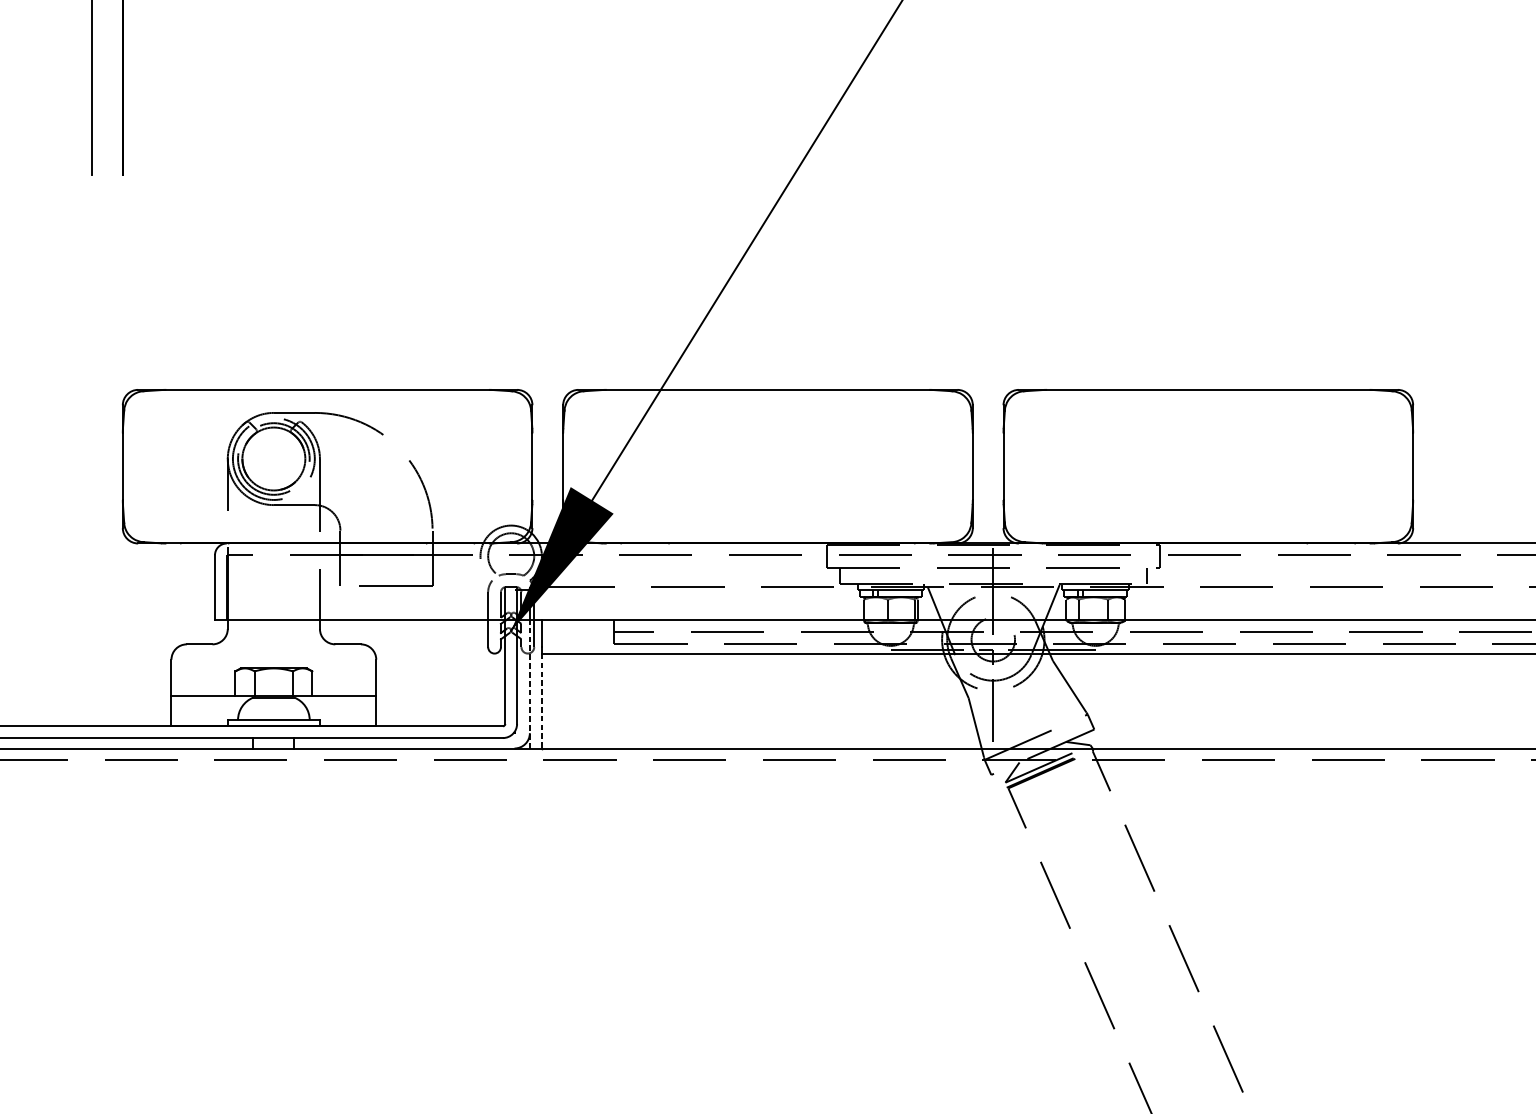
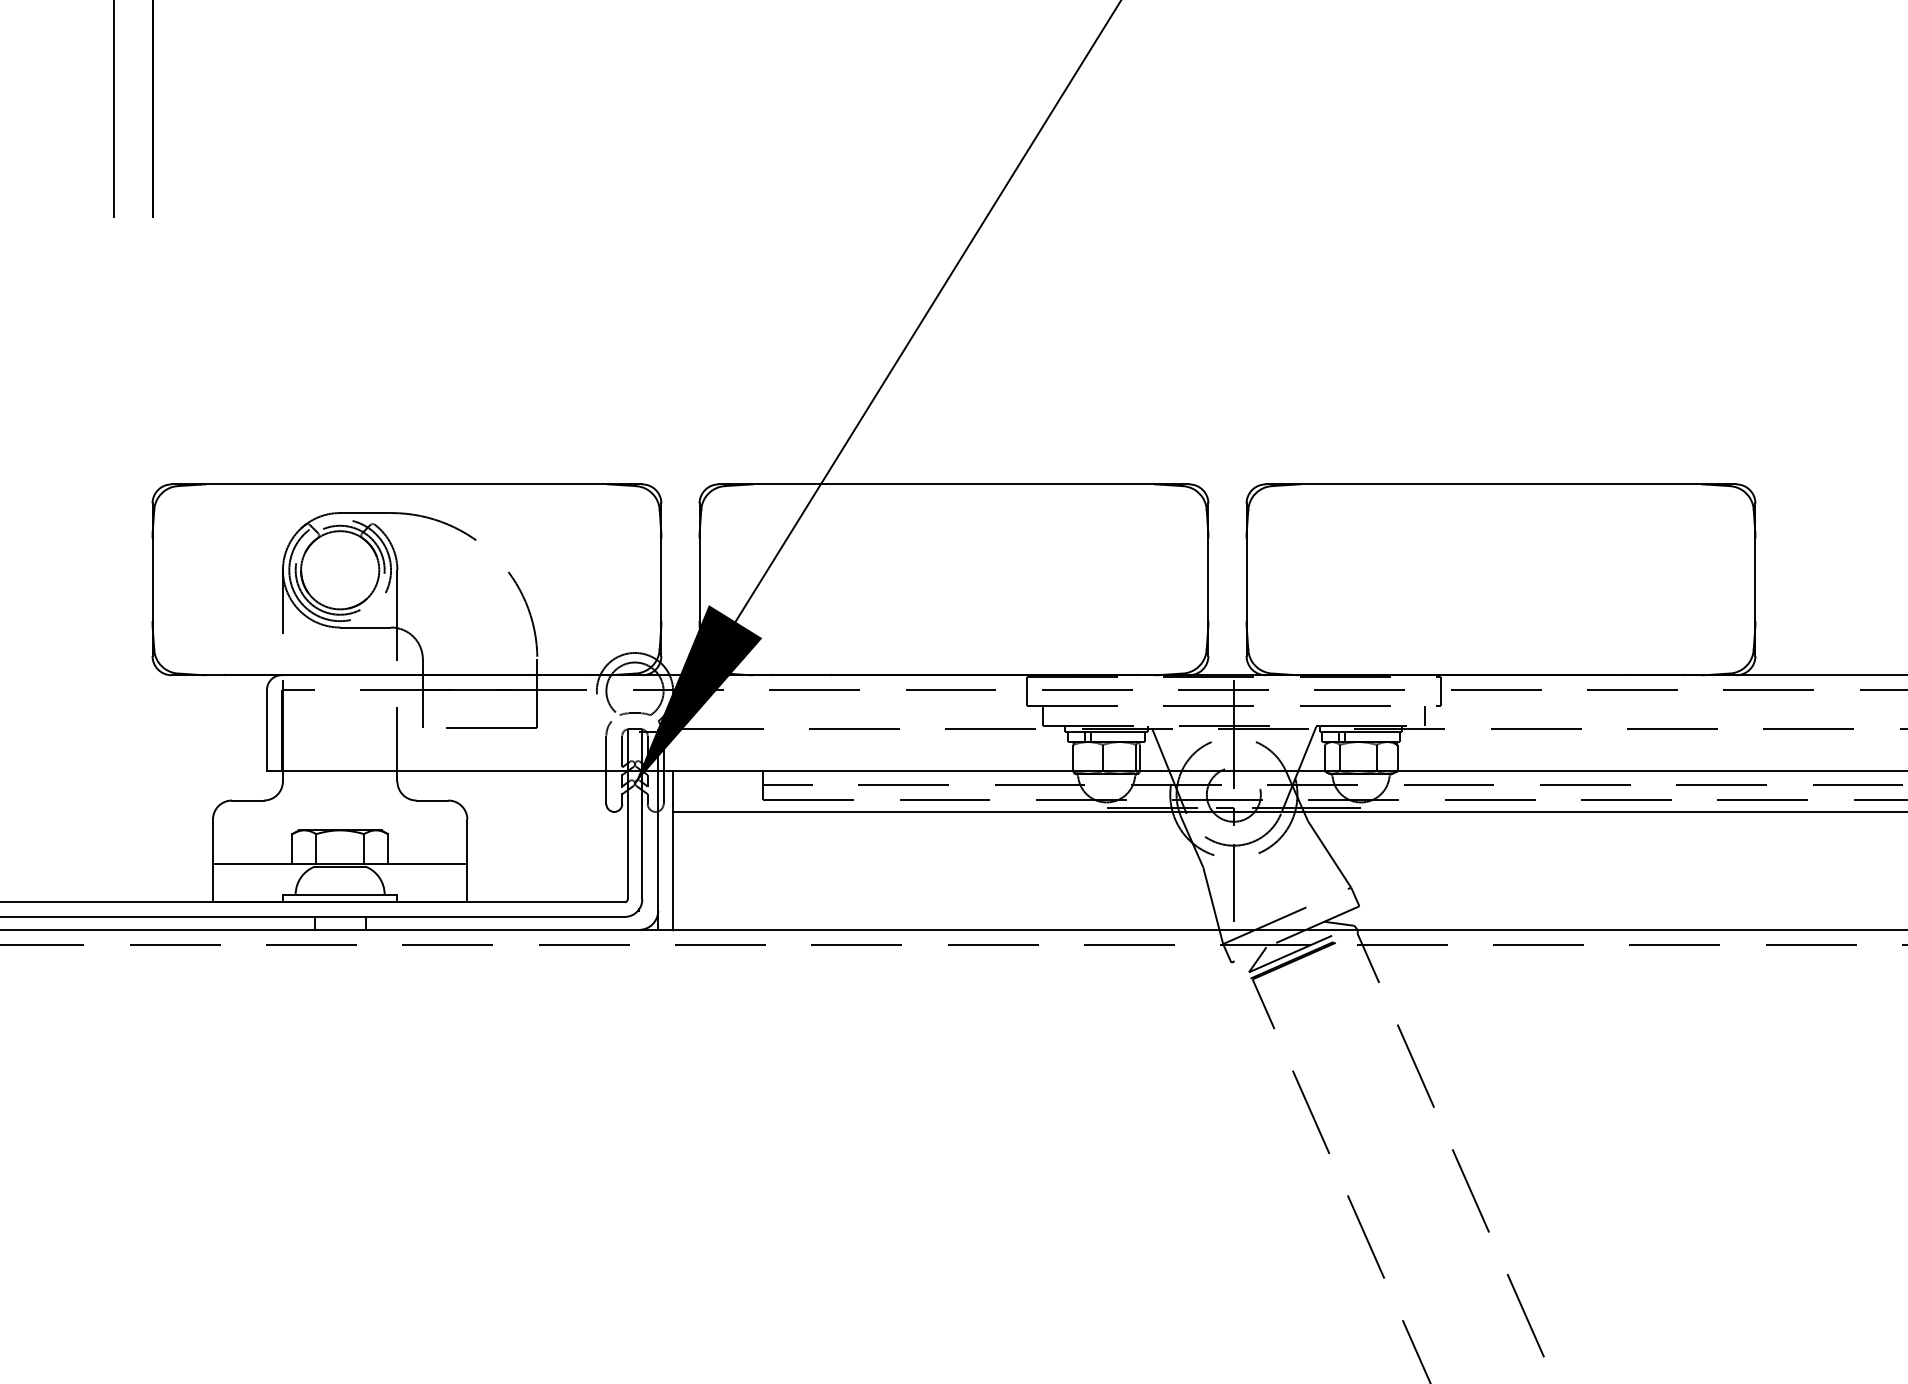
line: (530, 684) -> (658, 850), dashed -> solid
line: (541, 701) -> (672, 871), dashed -> solid

